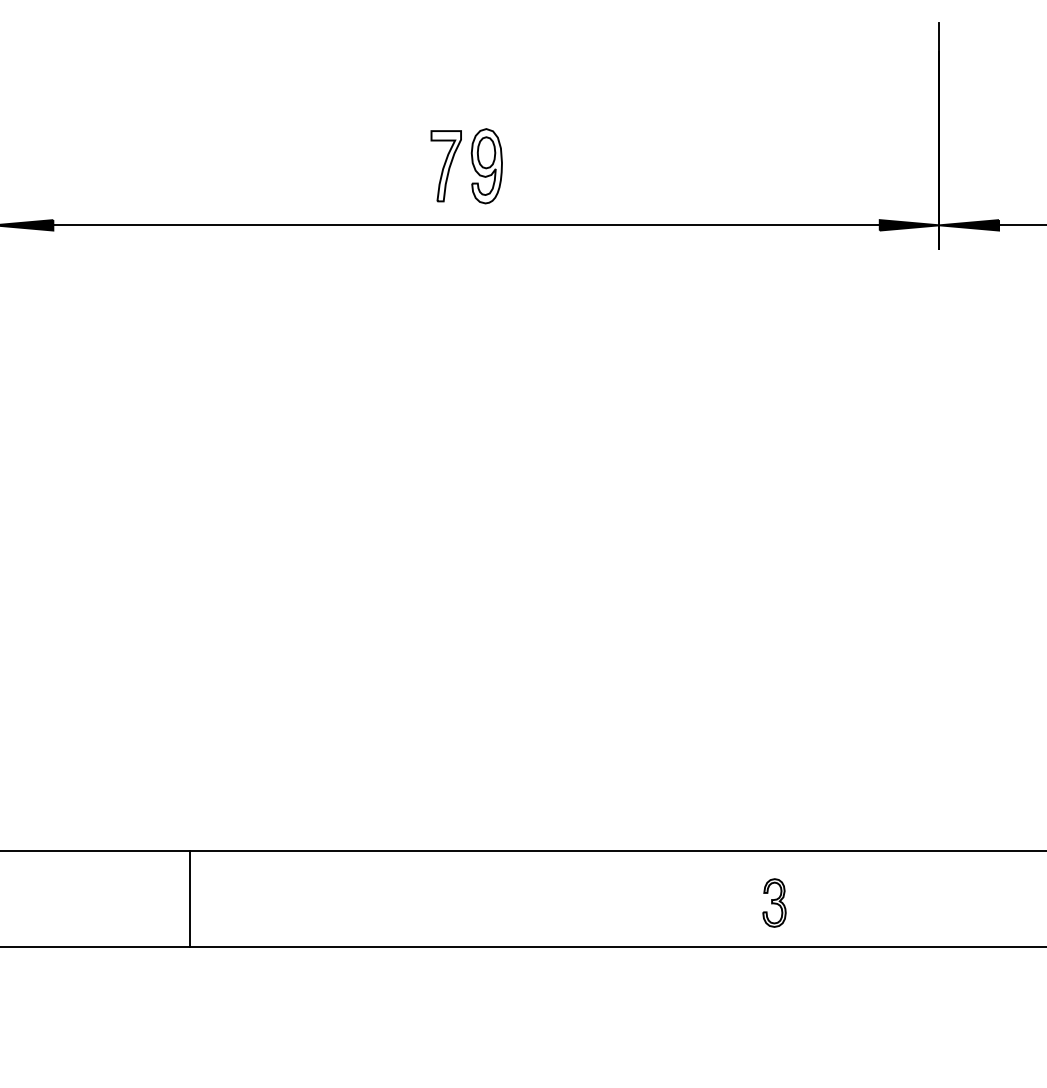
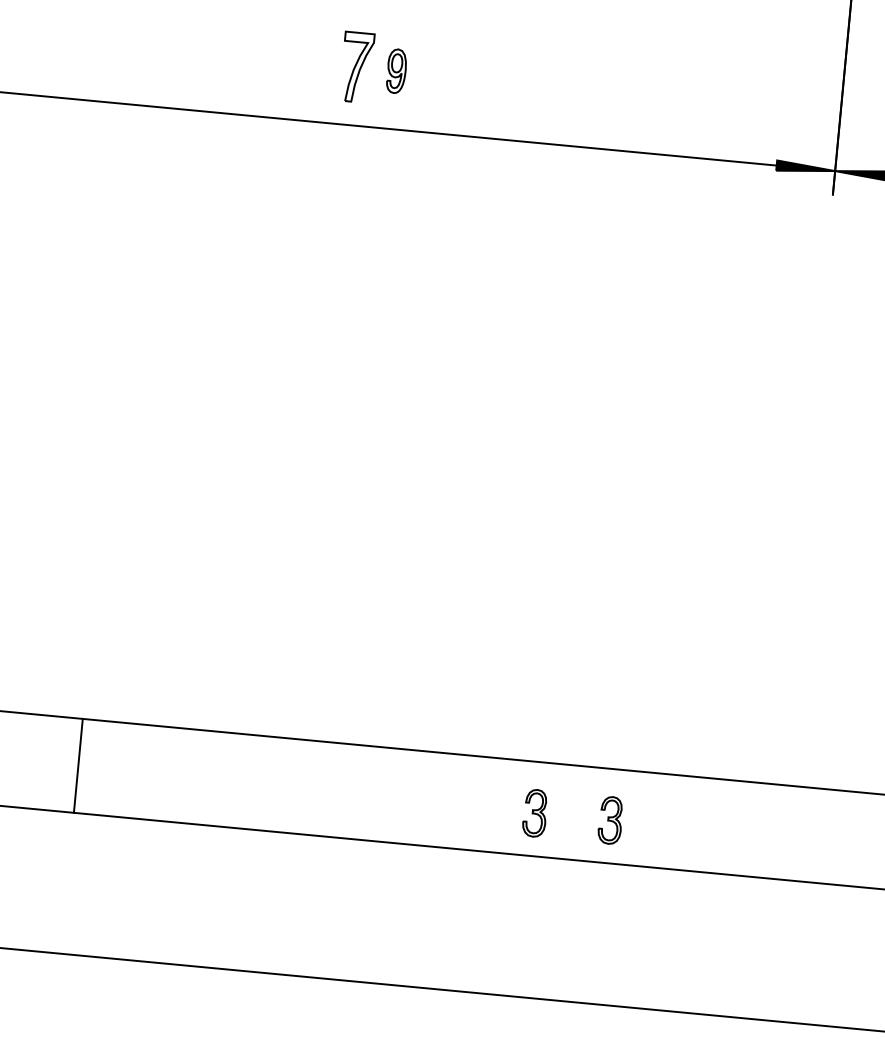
part: (486, 166) -> (396, 71), size x0.6
line: (190, 898) -> (78, 765), moved
part: (697, 902) -> (535, 812), added

